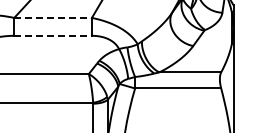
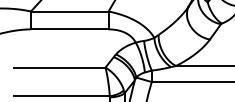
line: (53, 17) -> (70, 11), dashed -> solid
line: (53, 35) -> (70, 29), dashed -> solid

